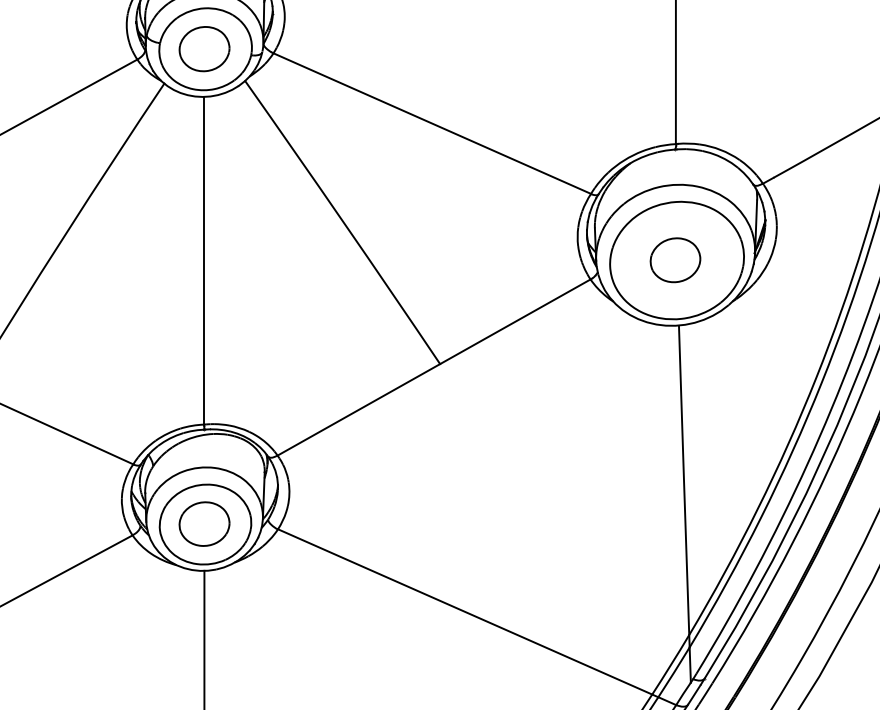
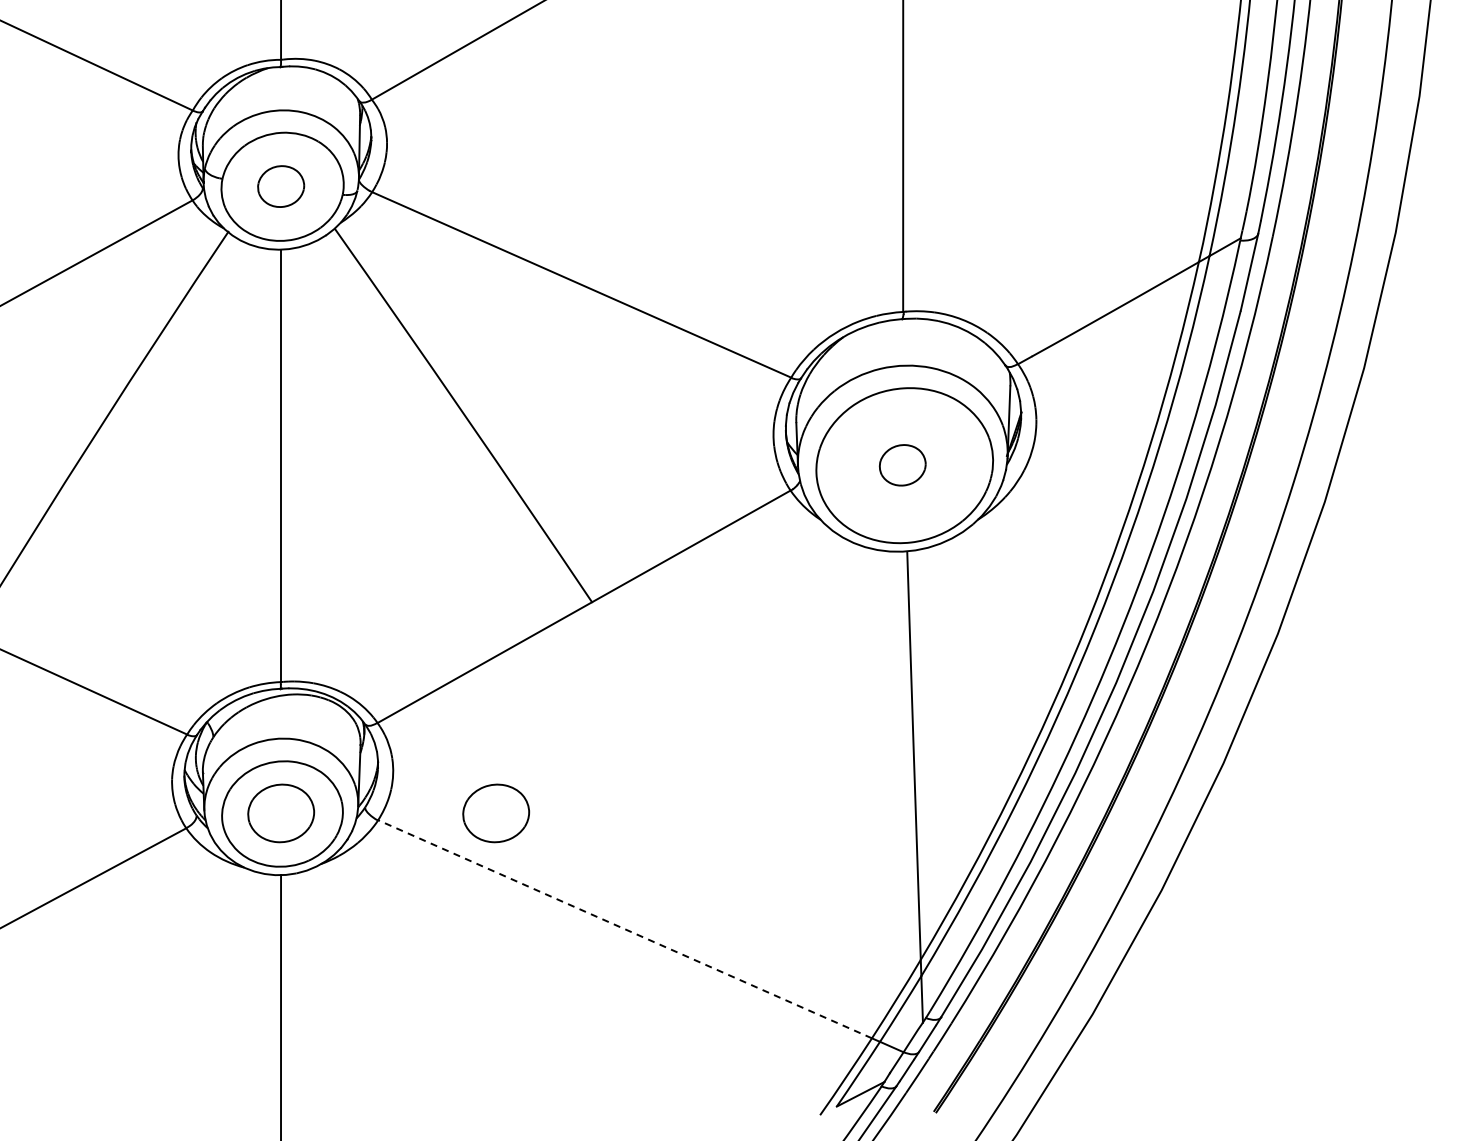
part: (204, 49) -> (280, 186), size x0.7
part: (675, 260) -> (902, 465), size x0.7
part: (367, 524) -> (496, 813), added
line: (465, 612) -> (625, 929), solid -> dashed

